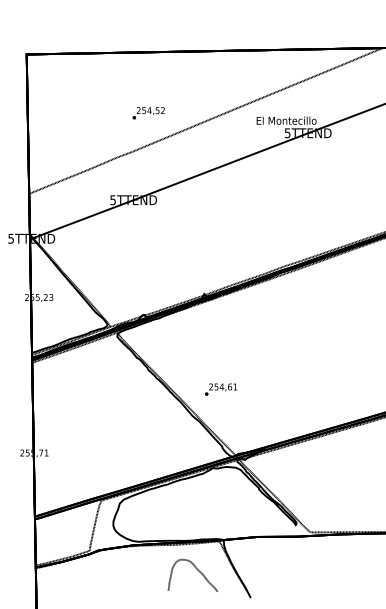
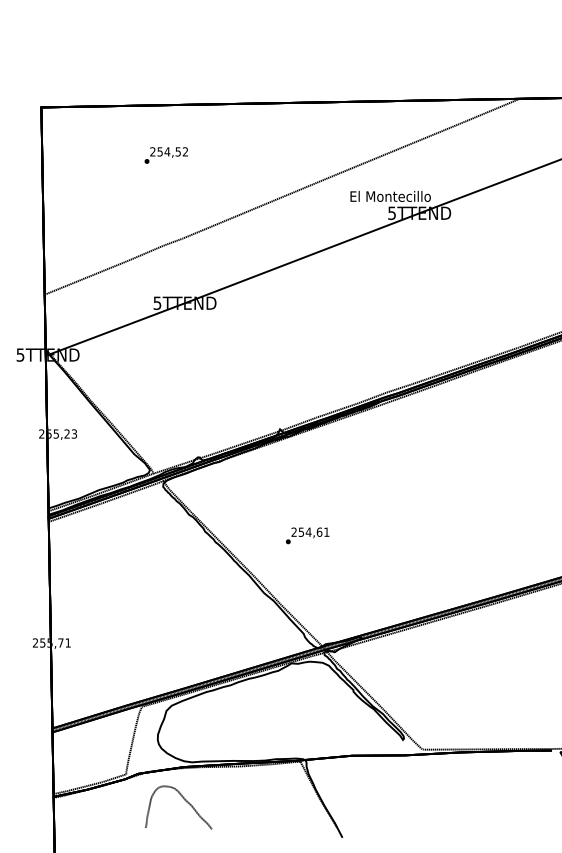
text: (148, 113) -> (165, 155), moved
text: (221, 389) -> (307, 535), moved
curve: (197, 570) -> (184, 800), moved

